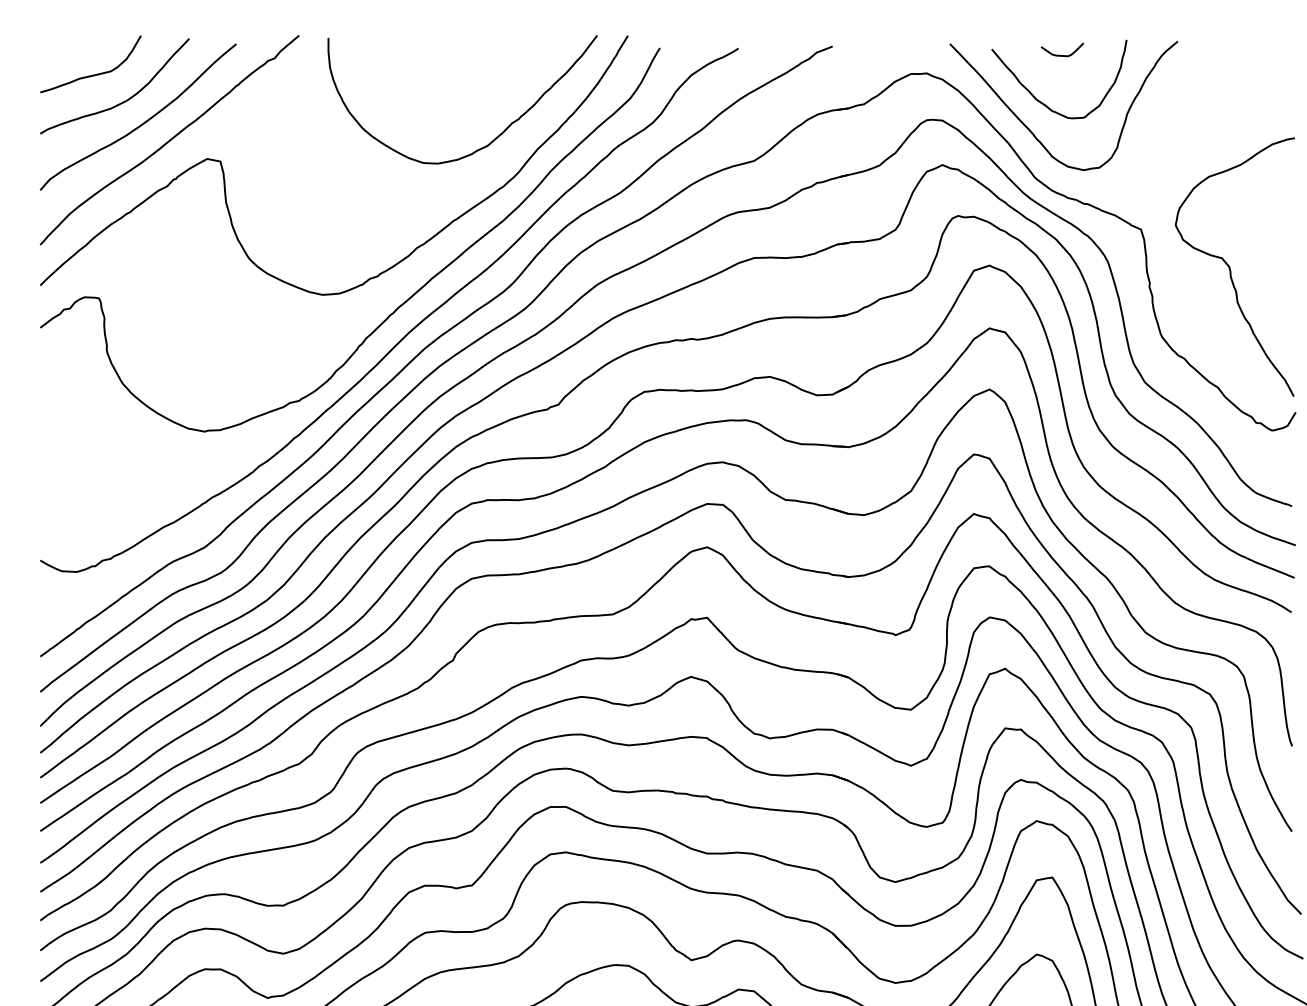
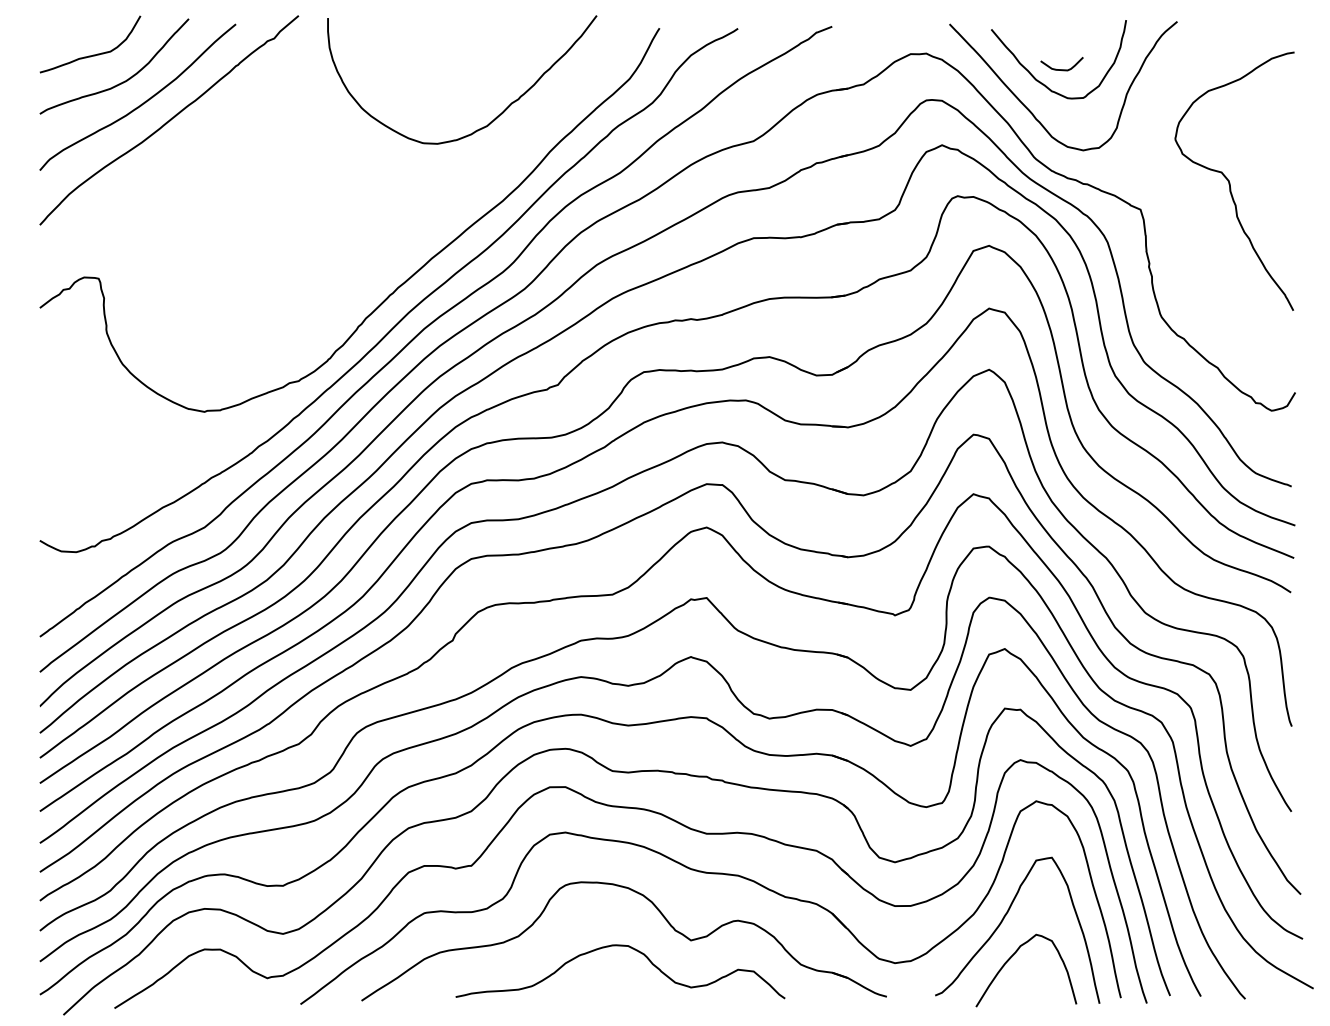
curve: (1061, 55) -> (1061, 69), moved
curve: (224, 174) -> (224, 154), removed
curve: (1230, 268) -> (1230, 182), moved

